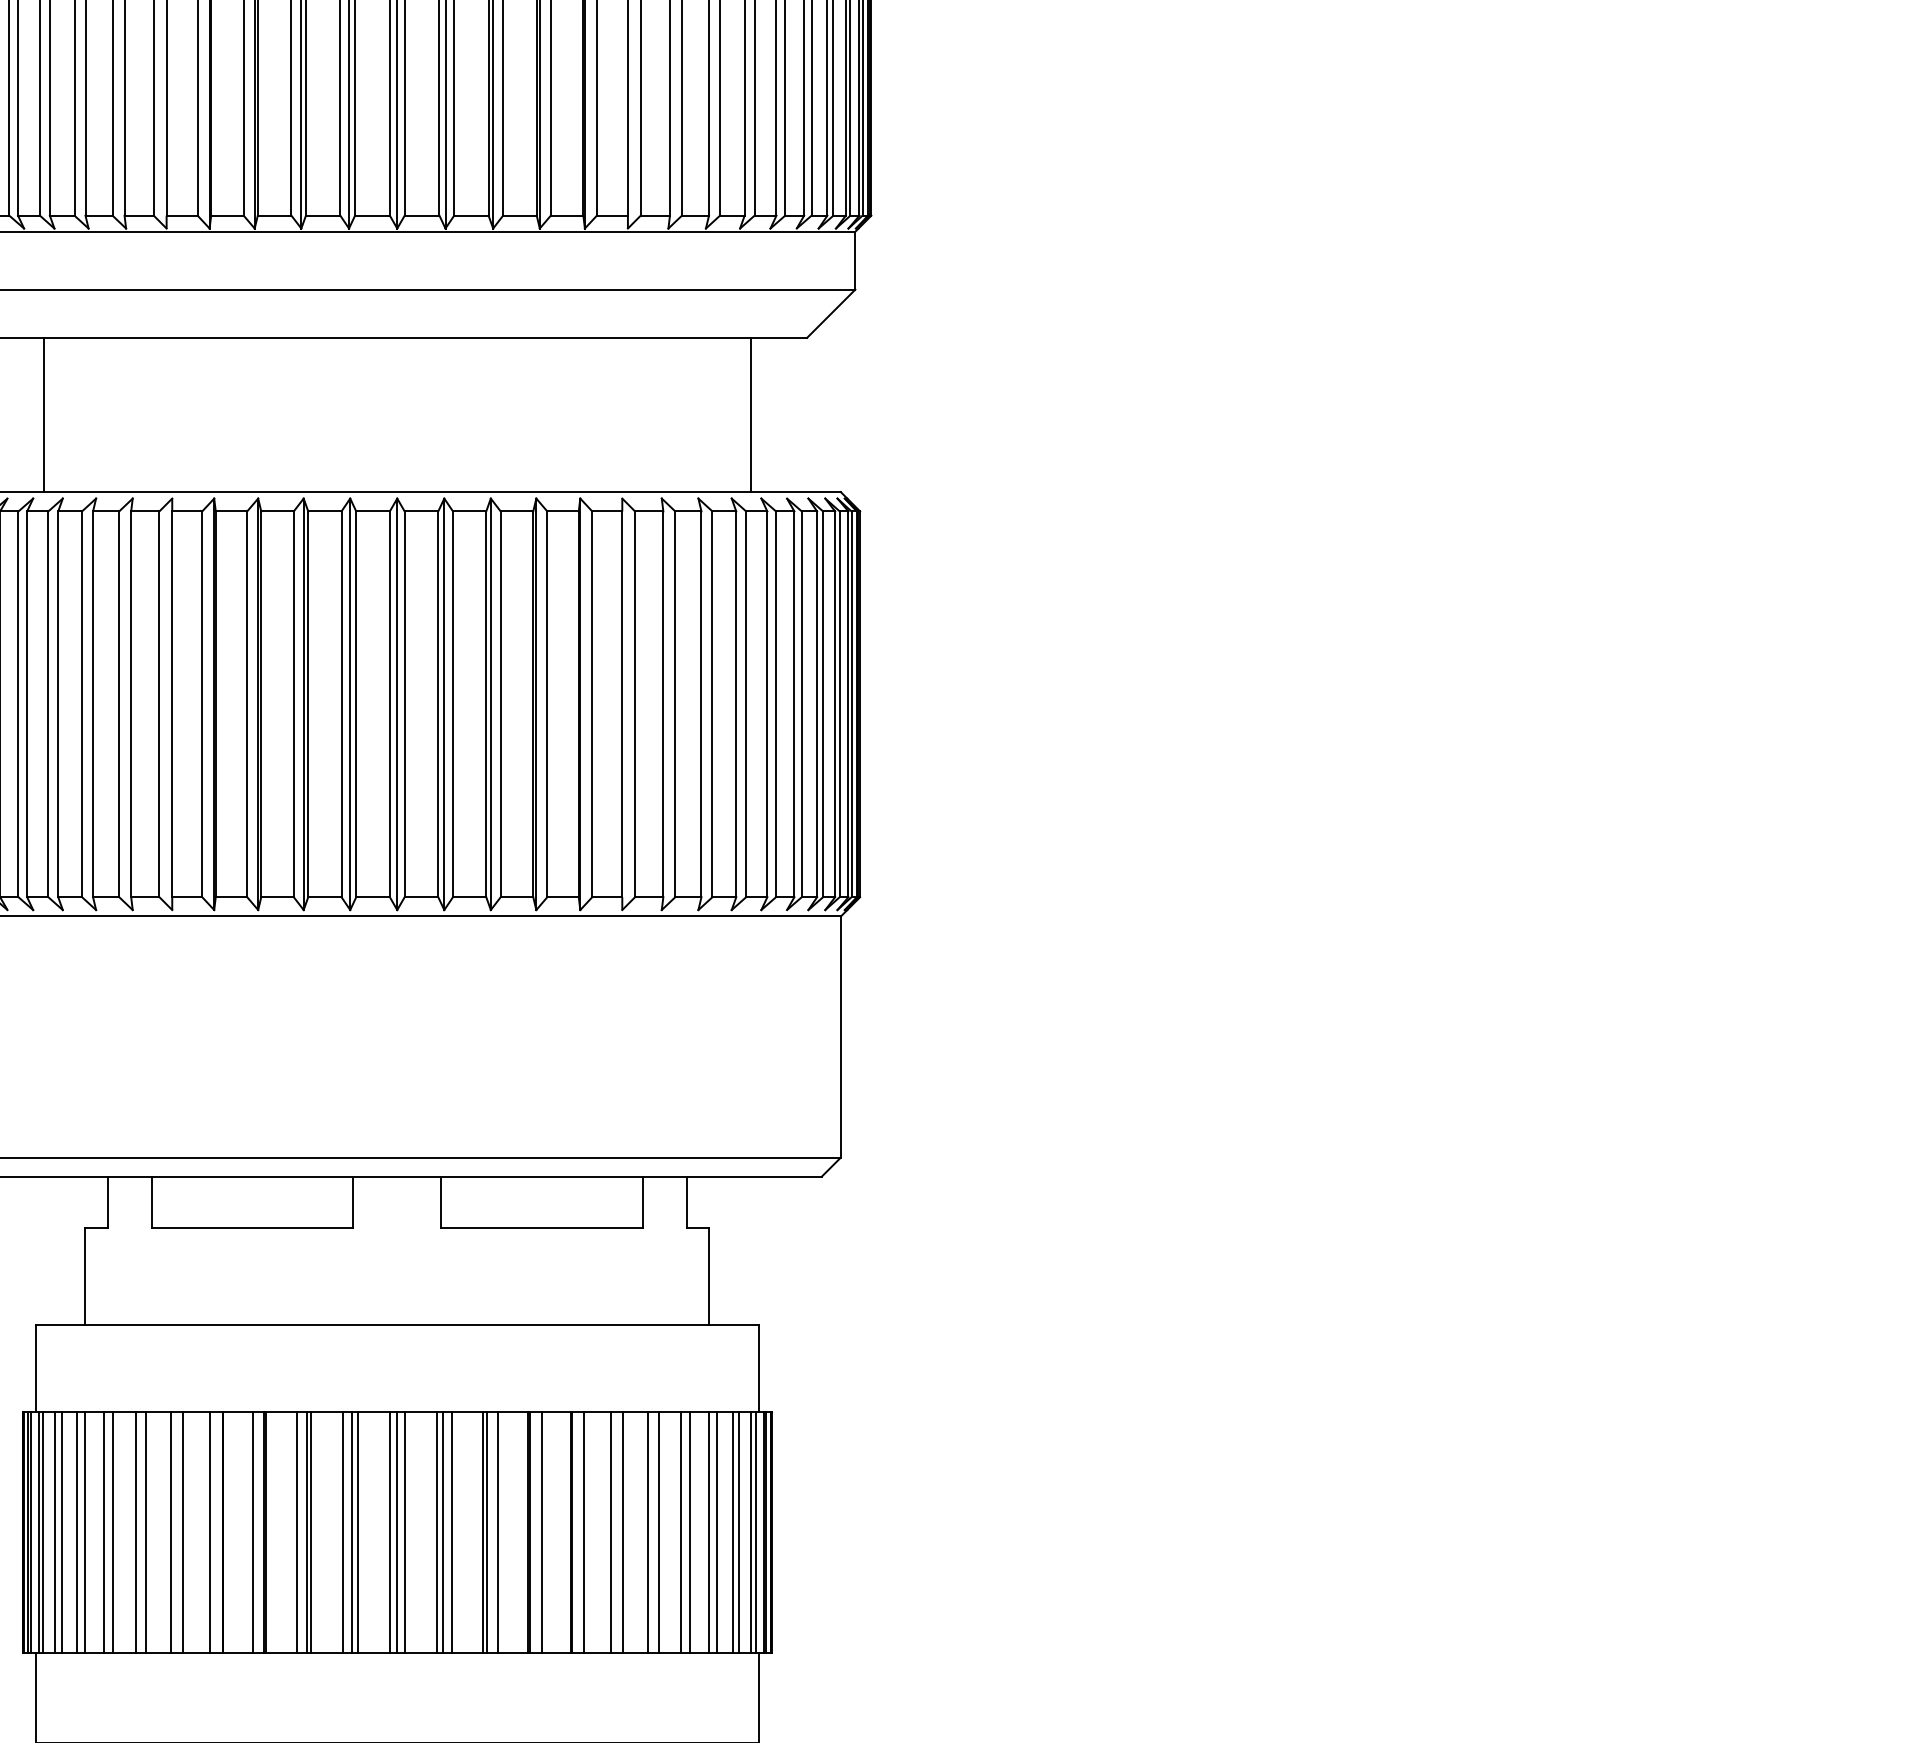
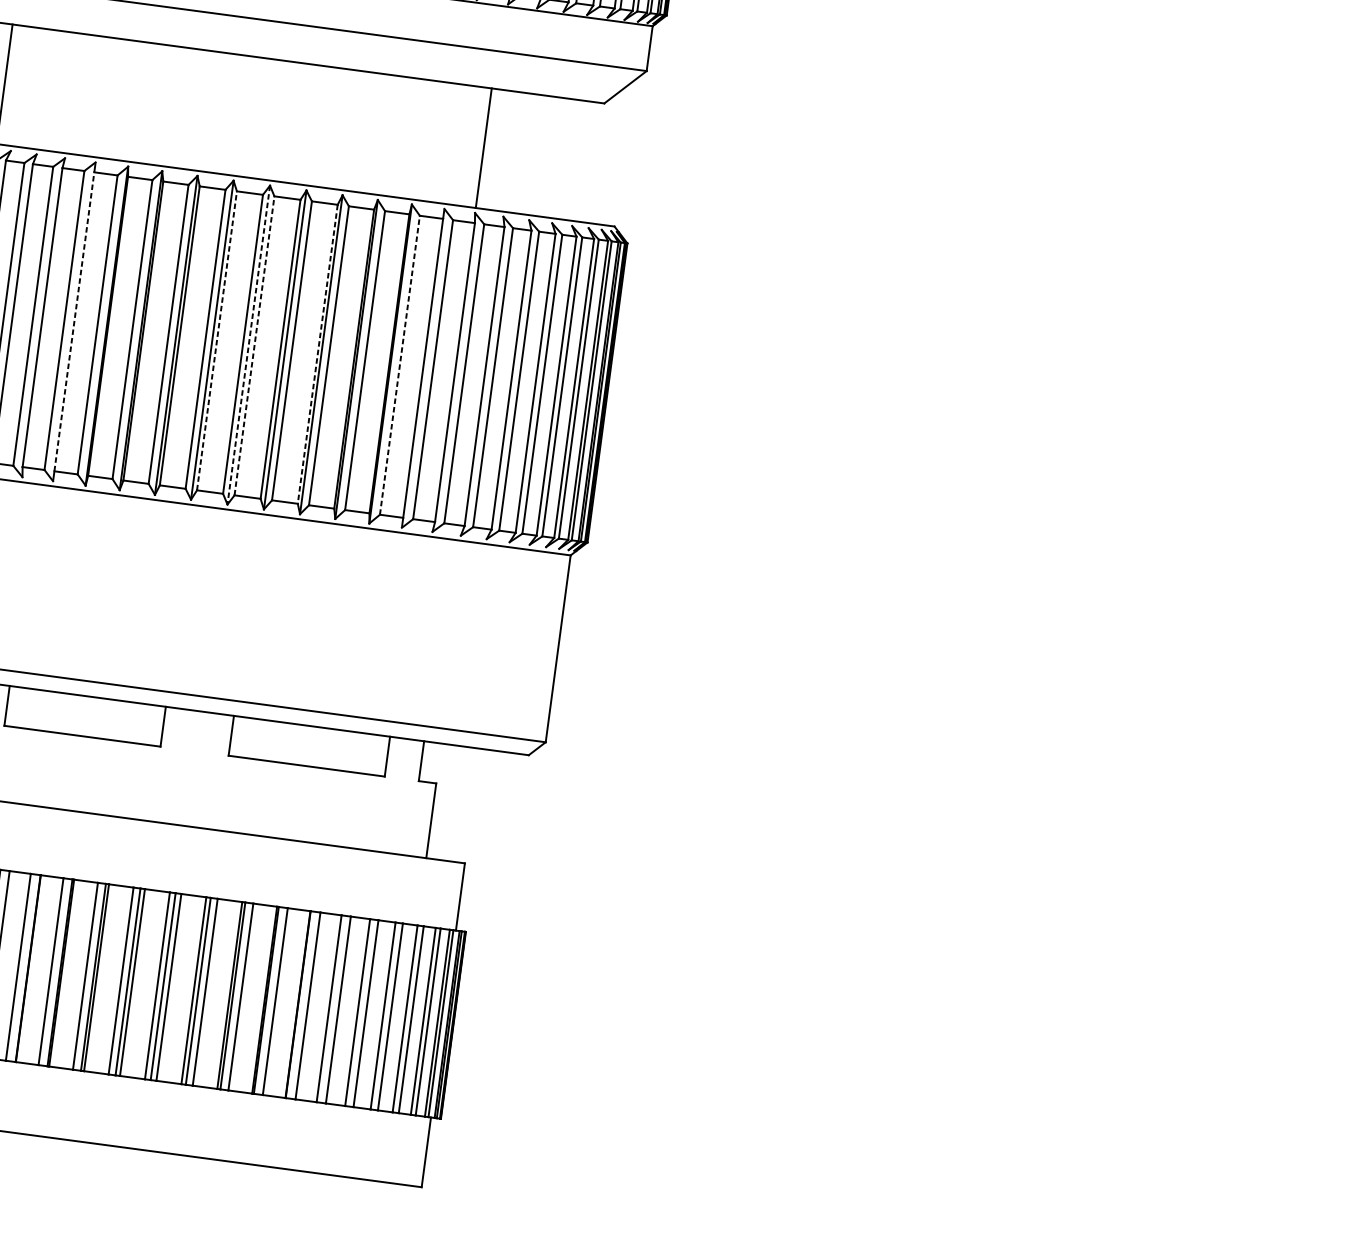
line: (750, 414) -> (483, 147), moved
line: (172, 704) -> (74, 321), solid -> dashed
line: (356, 704) -> (217, 341), solid -> dashed
line: (397, 704) -> (248, 345), solid -> dashed
line: (404, 704) -> (254, 345), solid -> dashed
line: (486, 704) -> (317, 354), solid -> dashed
line: (592, 704) -> (400, 365), solid -> dashed

